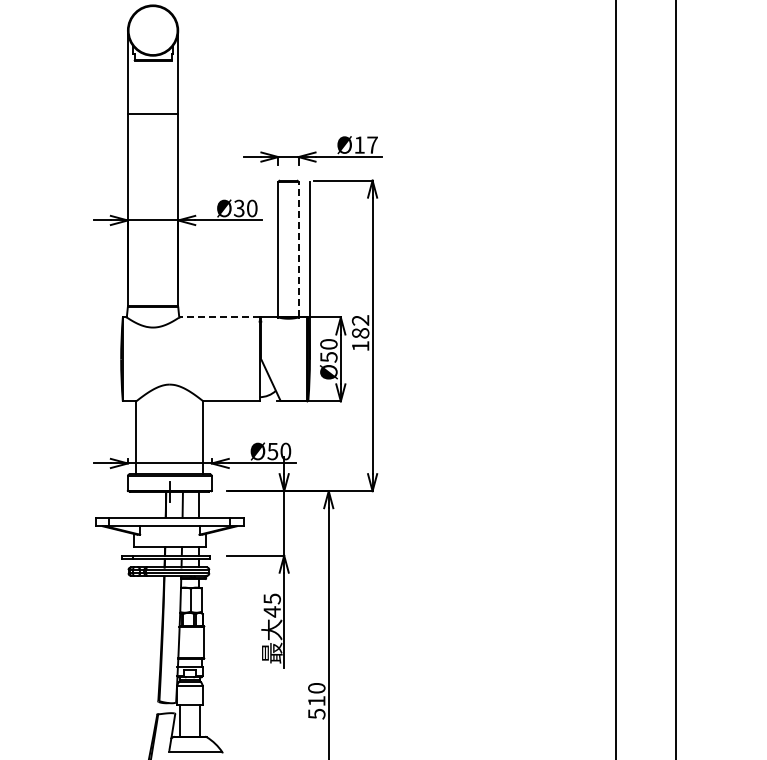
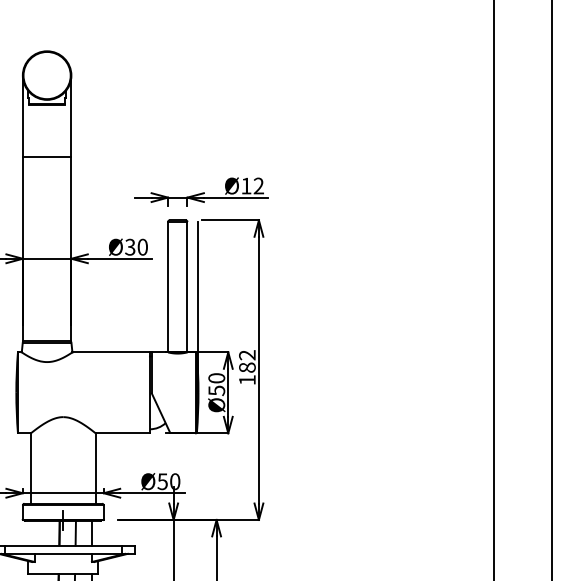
text: (372, 144) -> (258, 185), Ø17 -> Ø12
line: (298, 248) -> (187, 285), dashed -> solid
line: (218, 317) -> (110, 352), dashed -> solid

